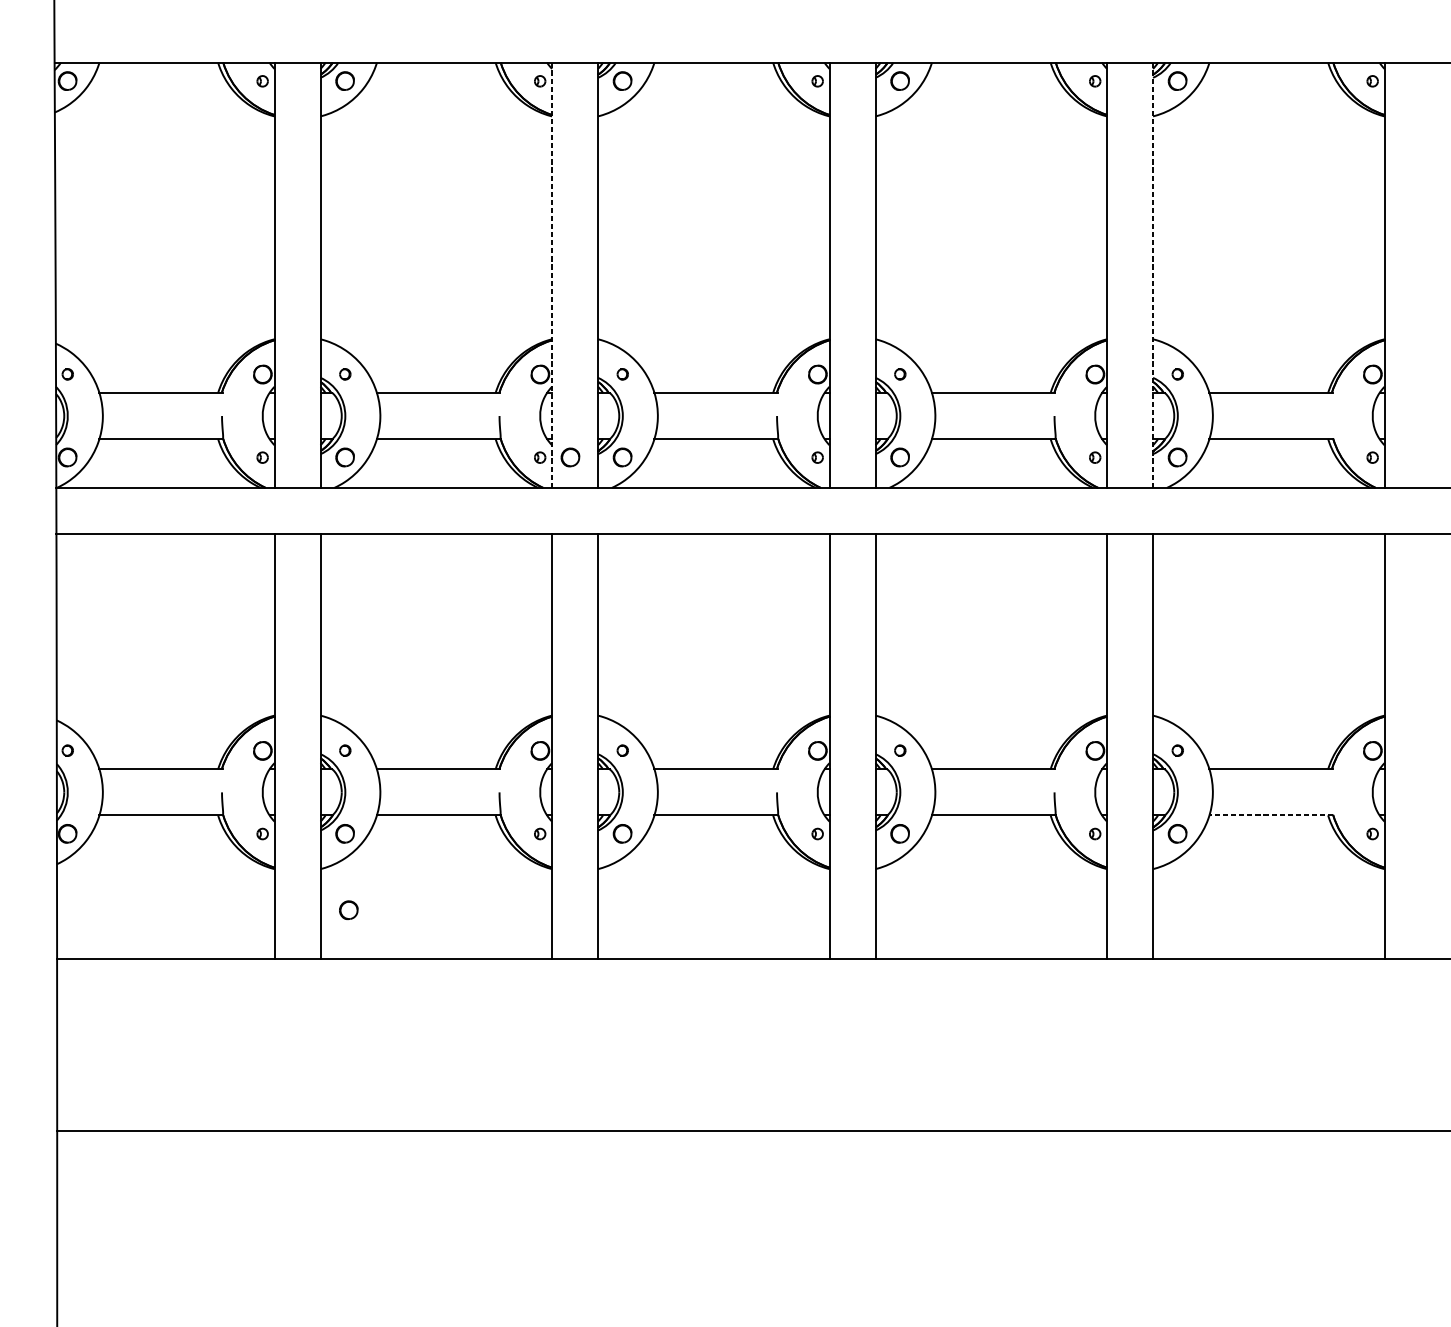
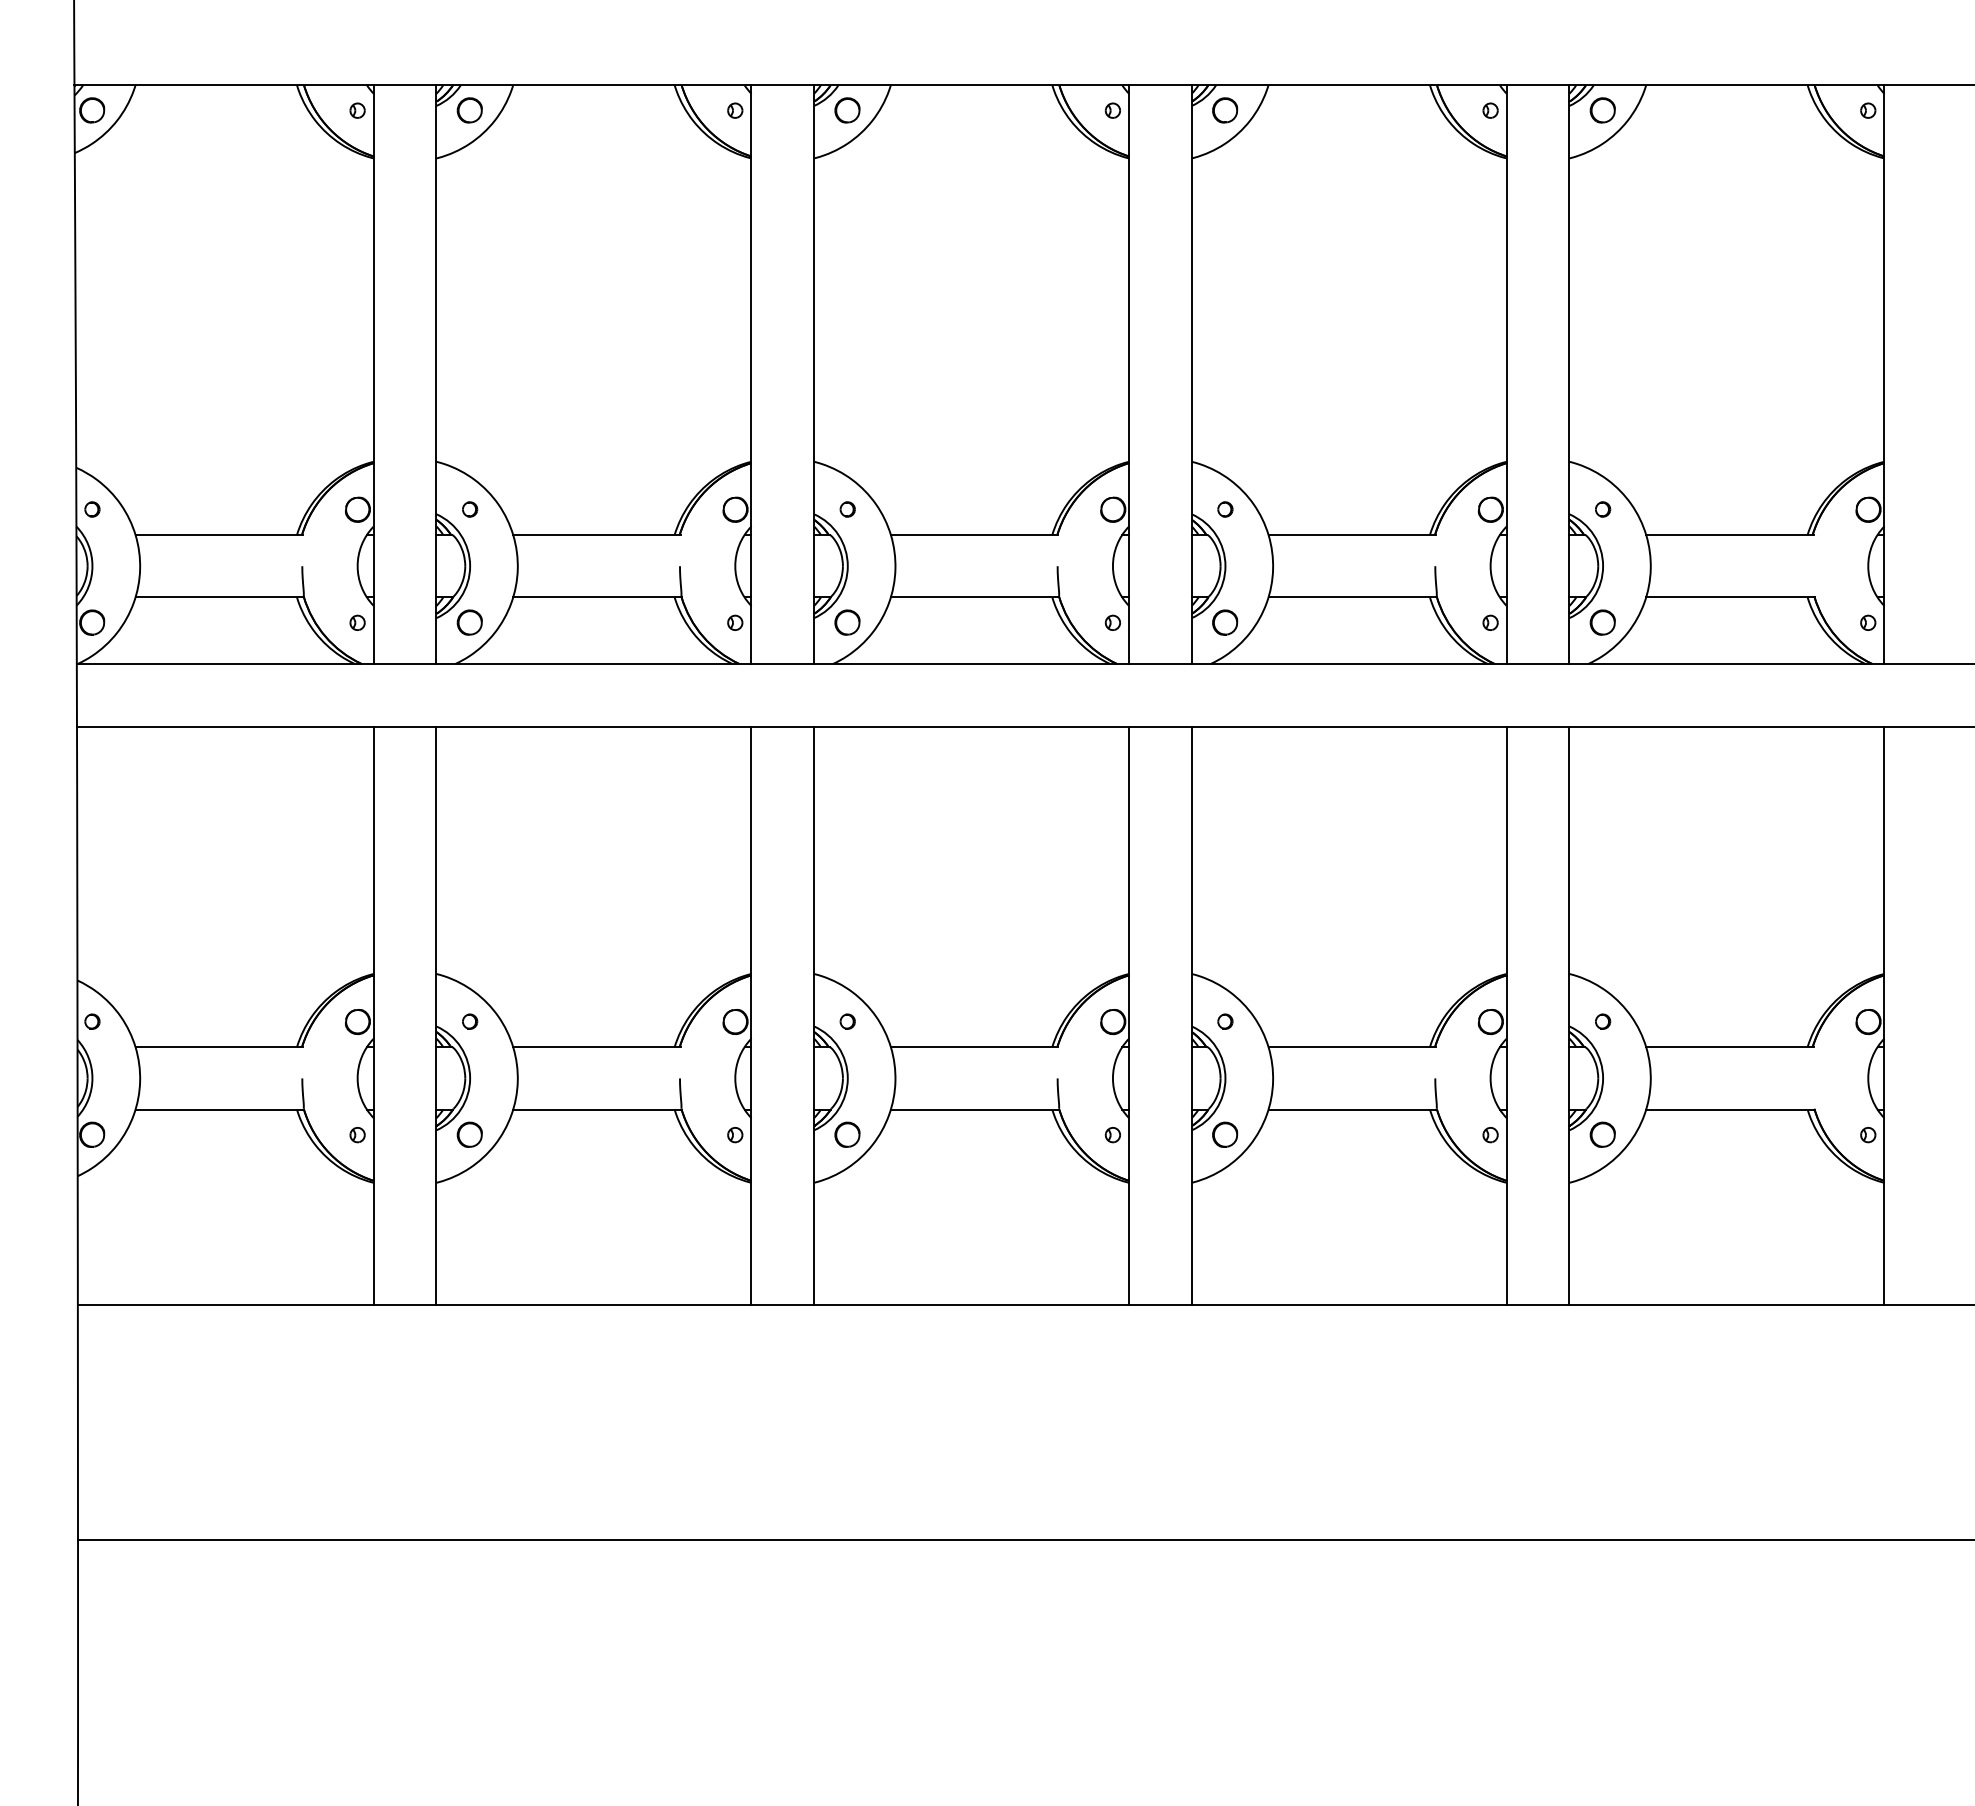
line: (552, 275) -> (751, 374), dashed -> solid
line: (1153, 275) -> (1569, 374), dashed -> solid
part: (570, 457) -> (776, 622), removed
line: (1270, 815) -> (1729, 1109), dashed -> solid
part: (348, 910) -> (474, 1238), removed

